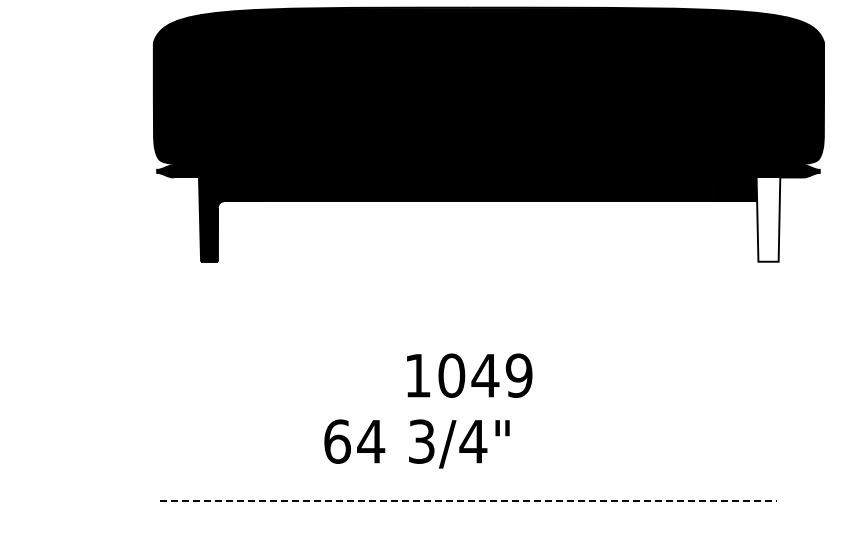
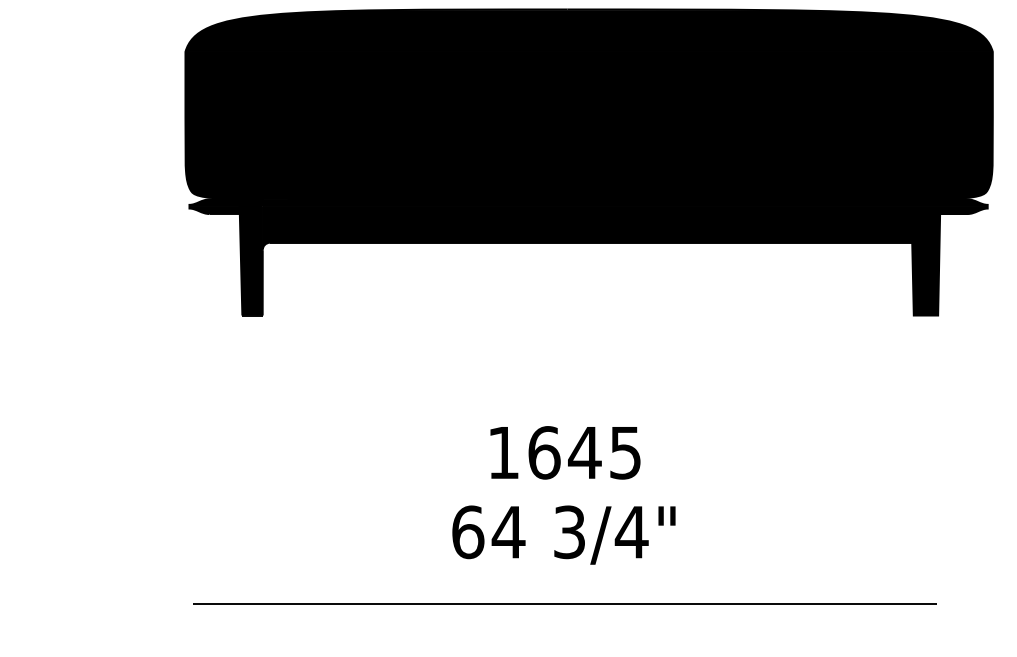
fill: (768, 219) -> (925, 264), added
text: (485, 375) -> (584, 452), 1049 -> 1645
text: (416, 443) -> (563, 534), moved
line: (468, 501) -> (564, 604), dashed -> solid

